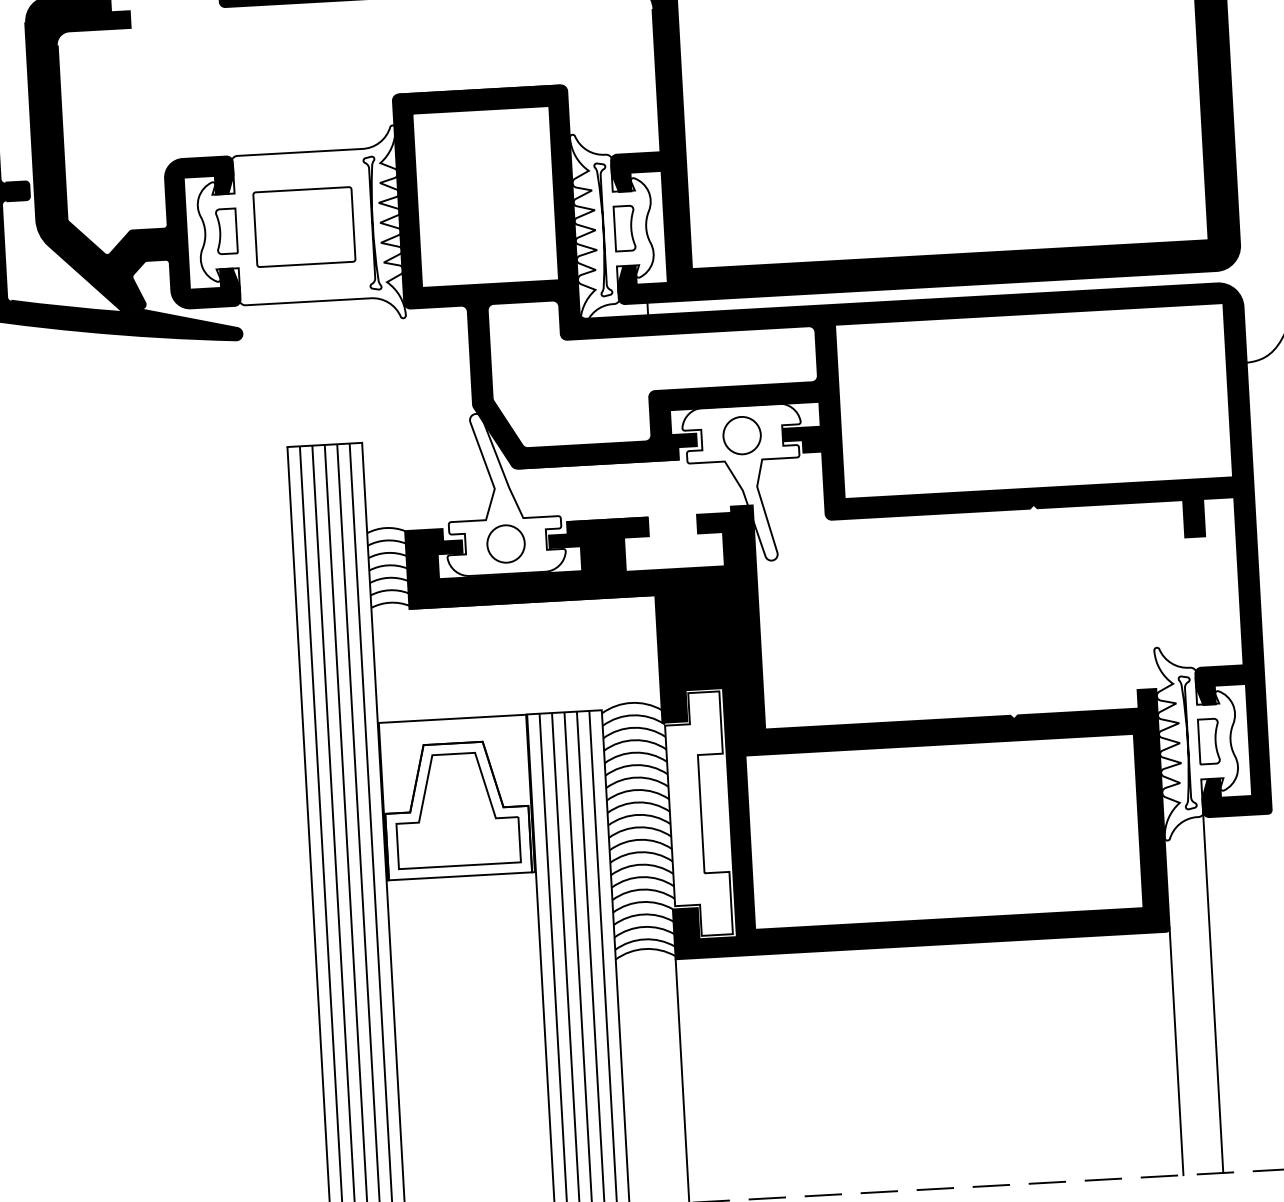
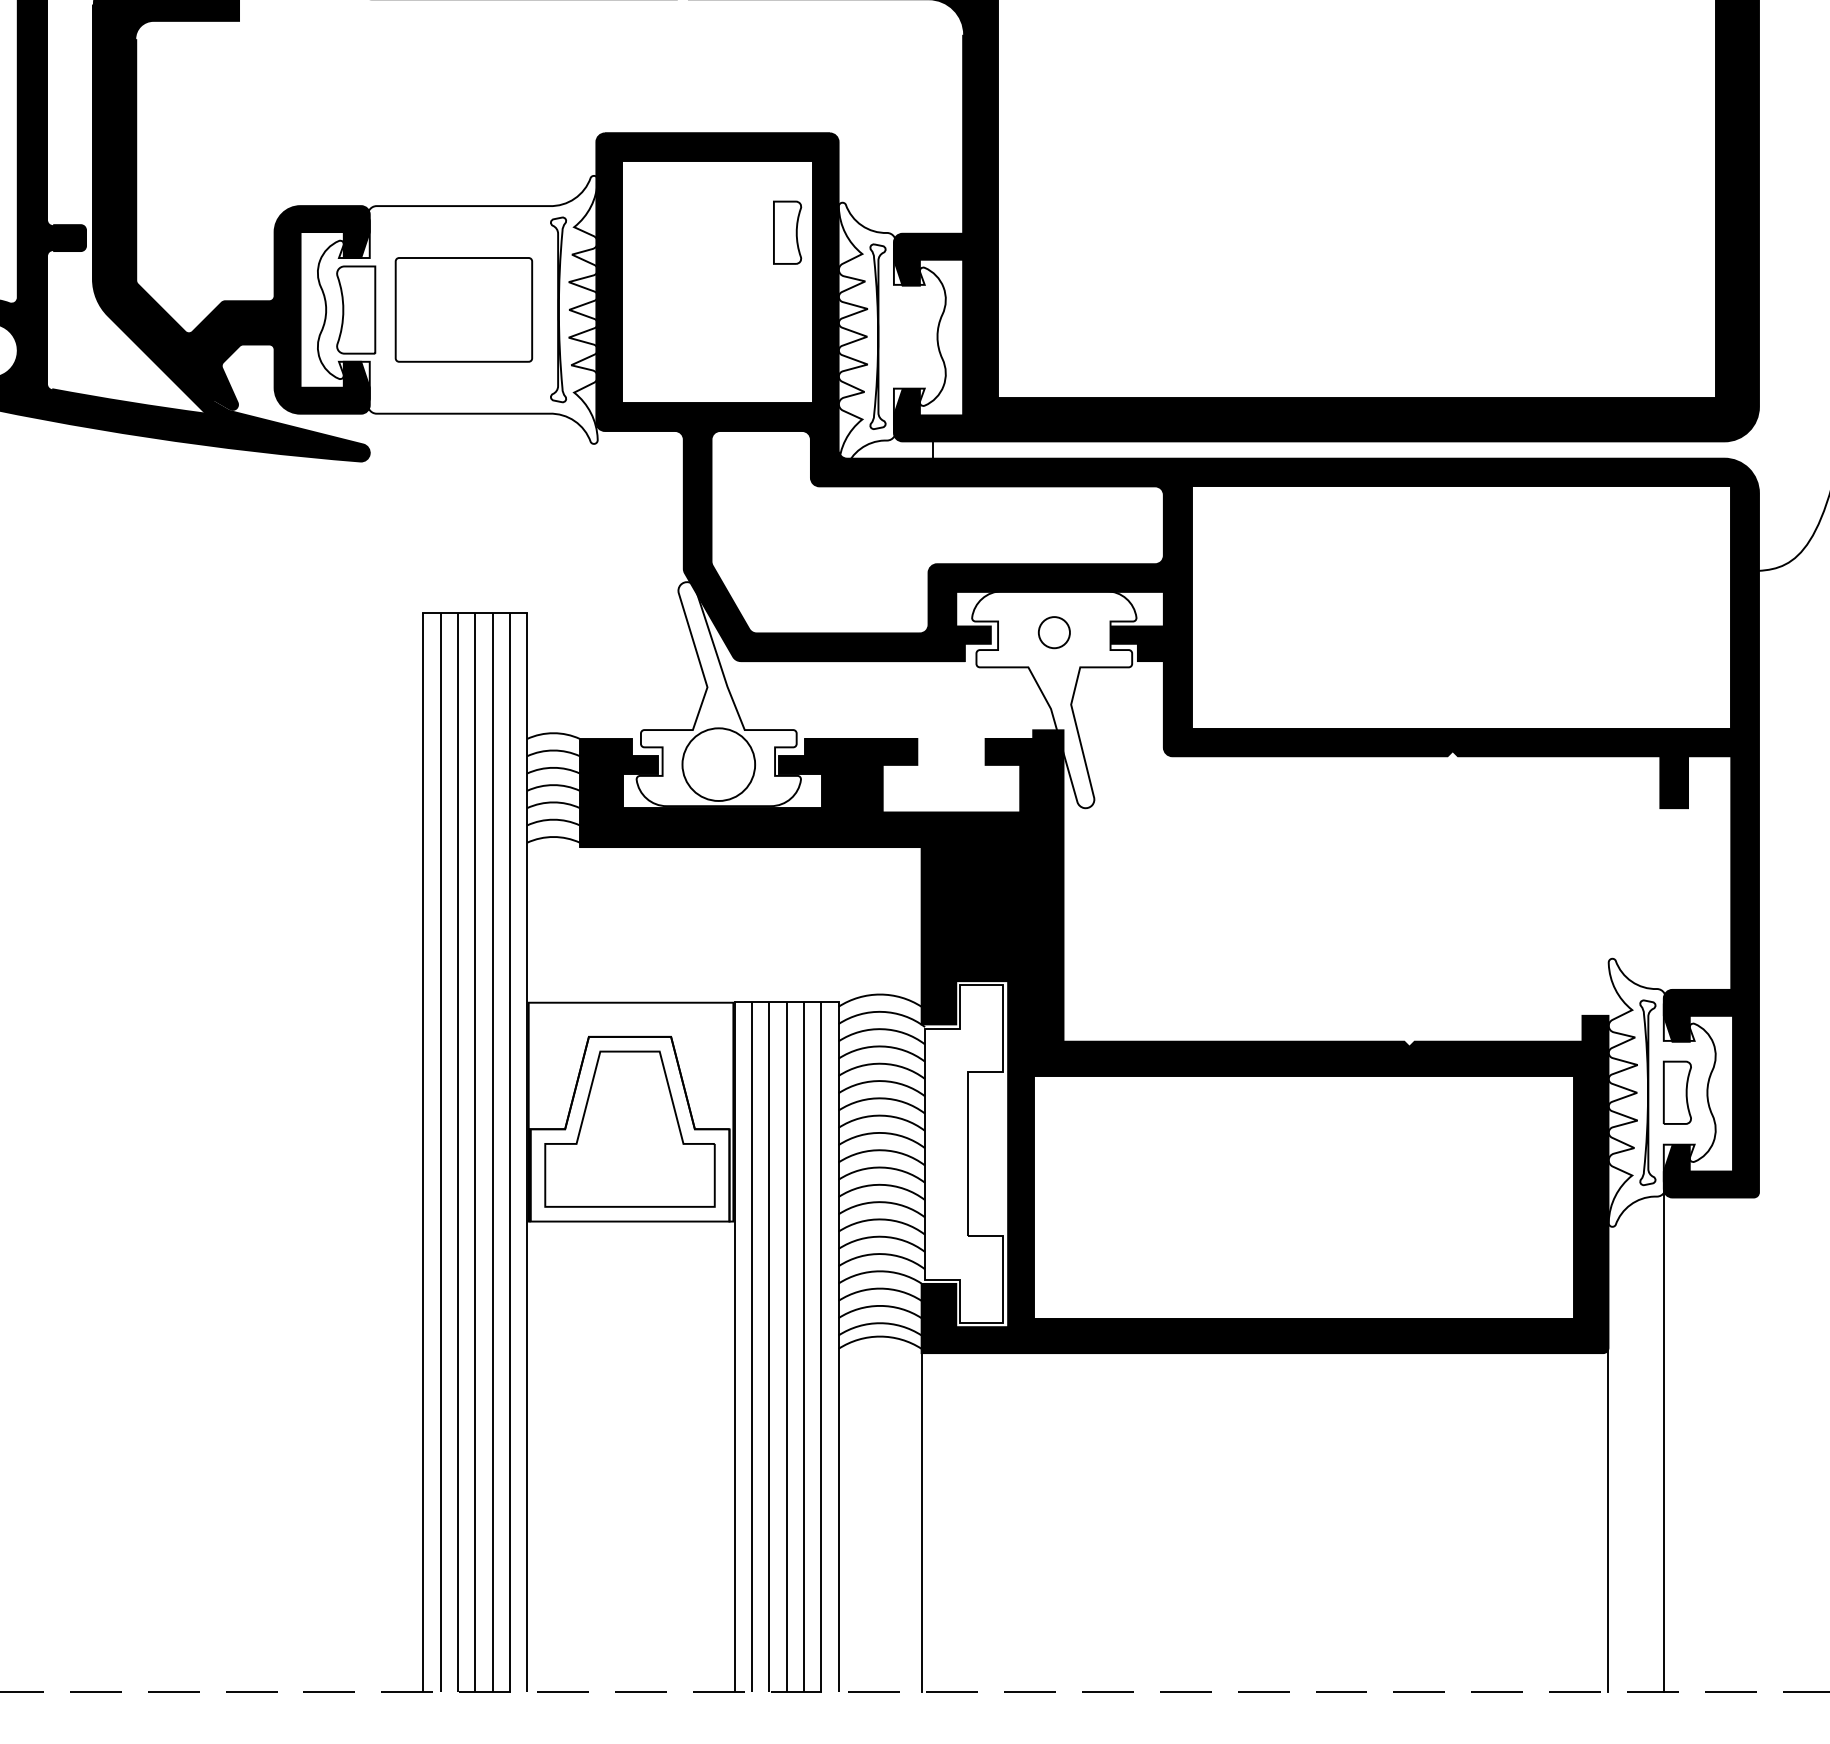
part: (624, 228) -> (787, 232), moved
part: (226, 231) -> (355, 309), size x1.4
circle: (742, 435) -> (1054, 632), size x0.6
circle: (505, 543) -> (718, 764), size x1.4

